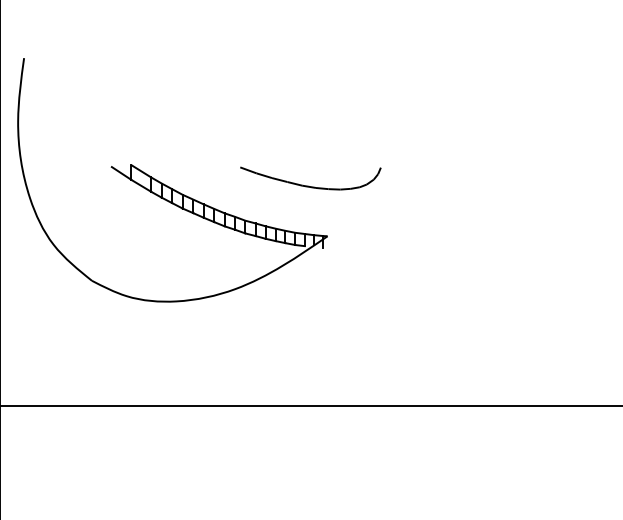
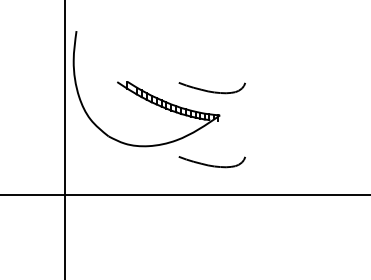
part: (309, 335) -> (211, 162), added

